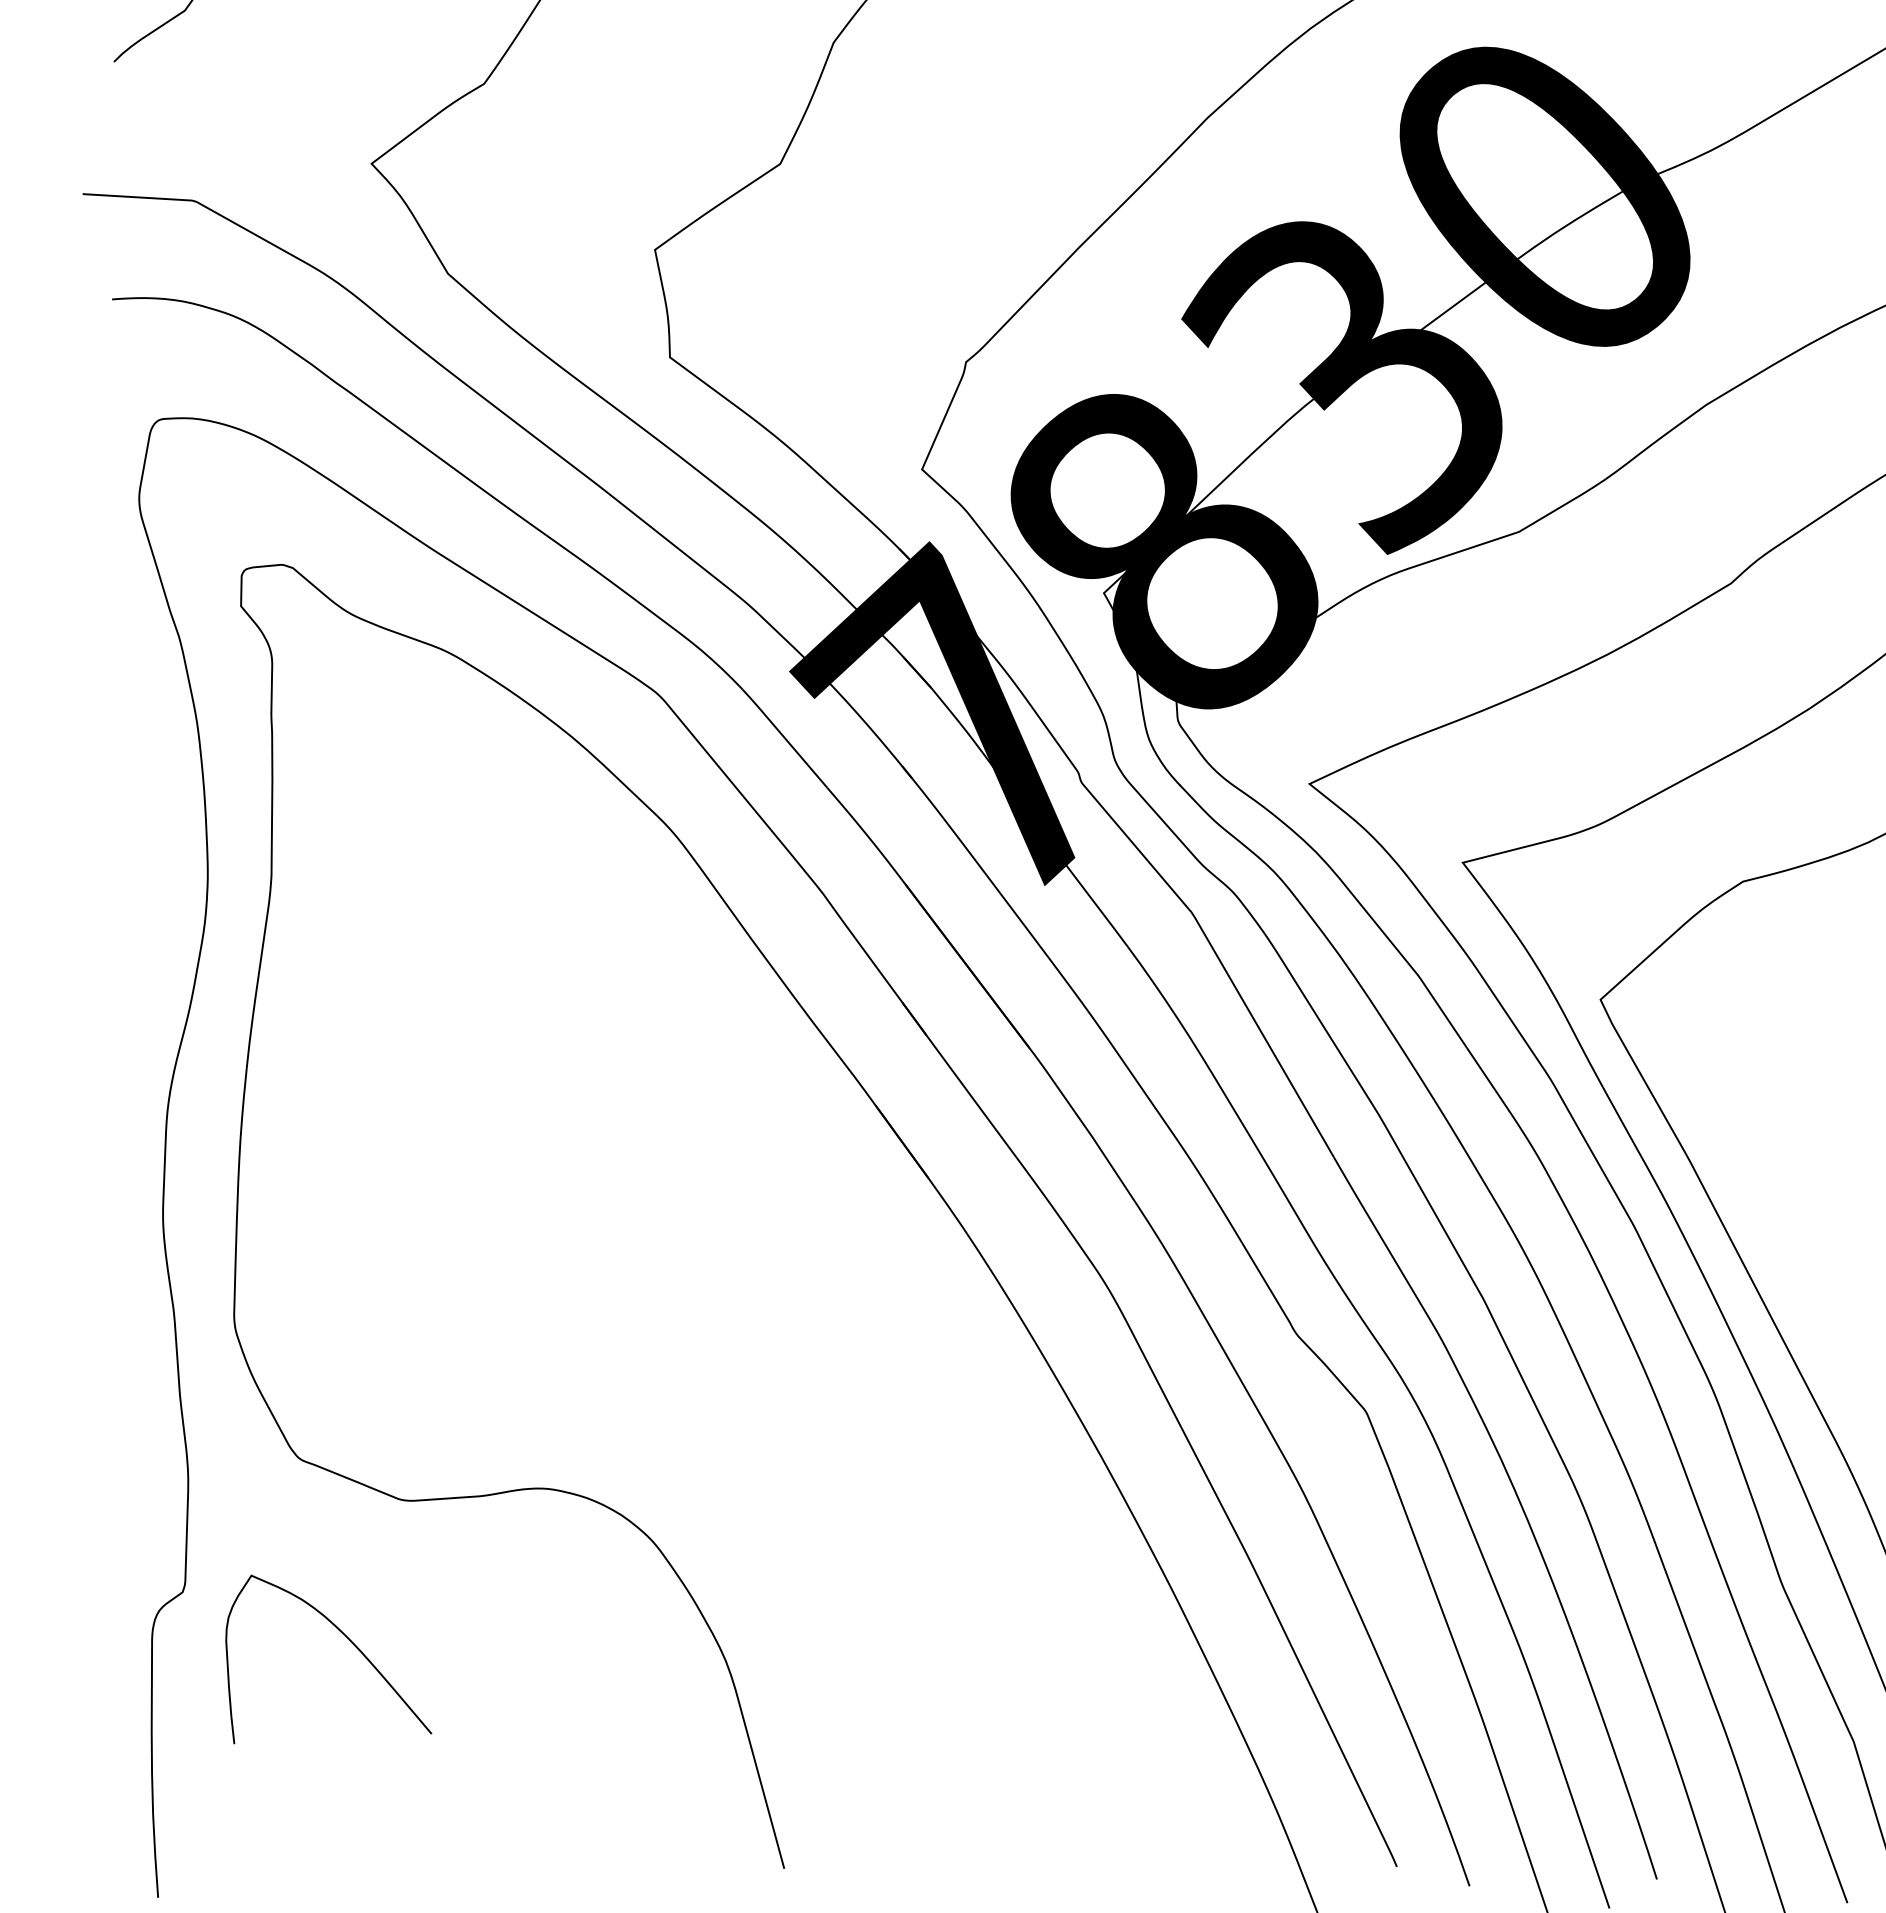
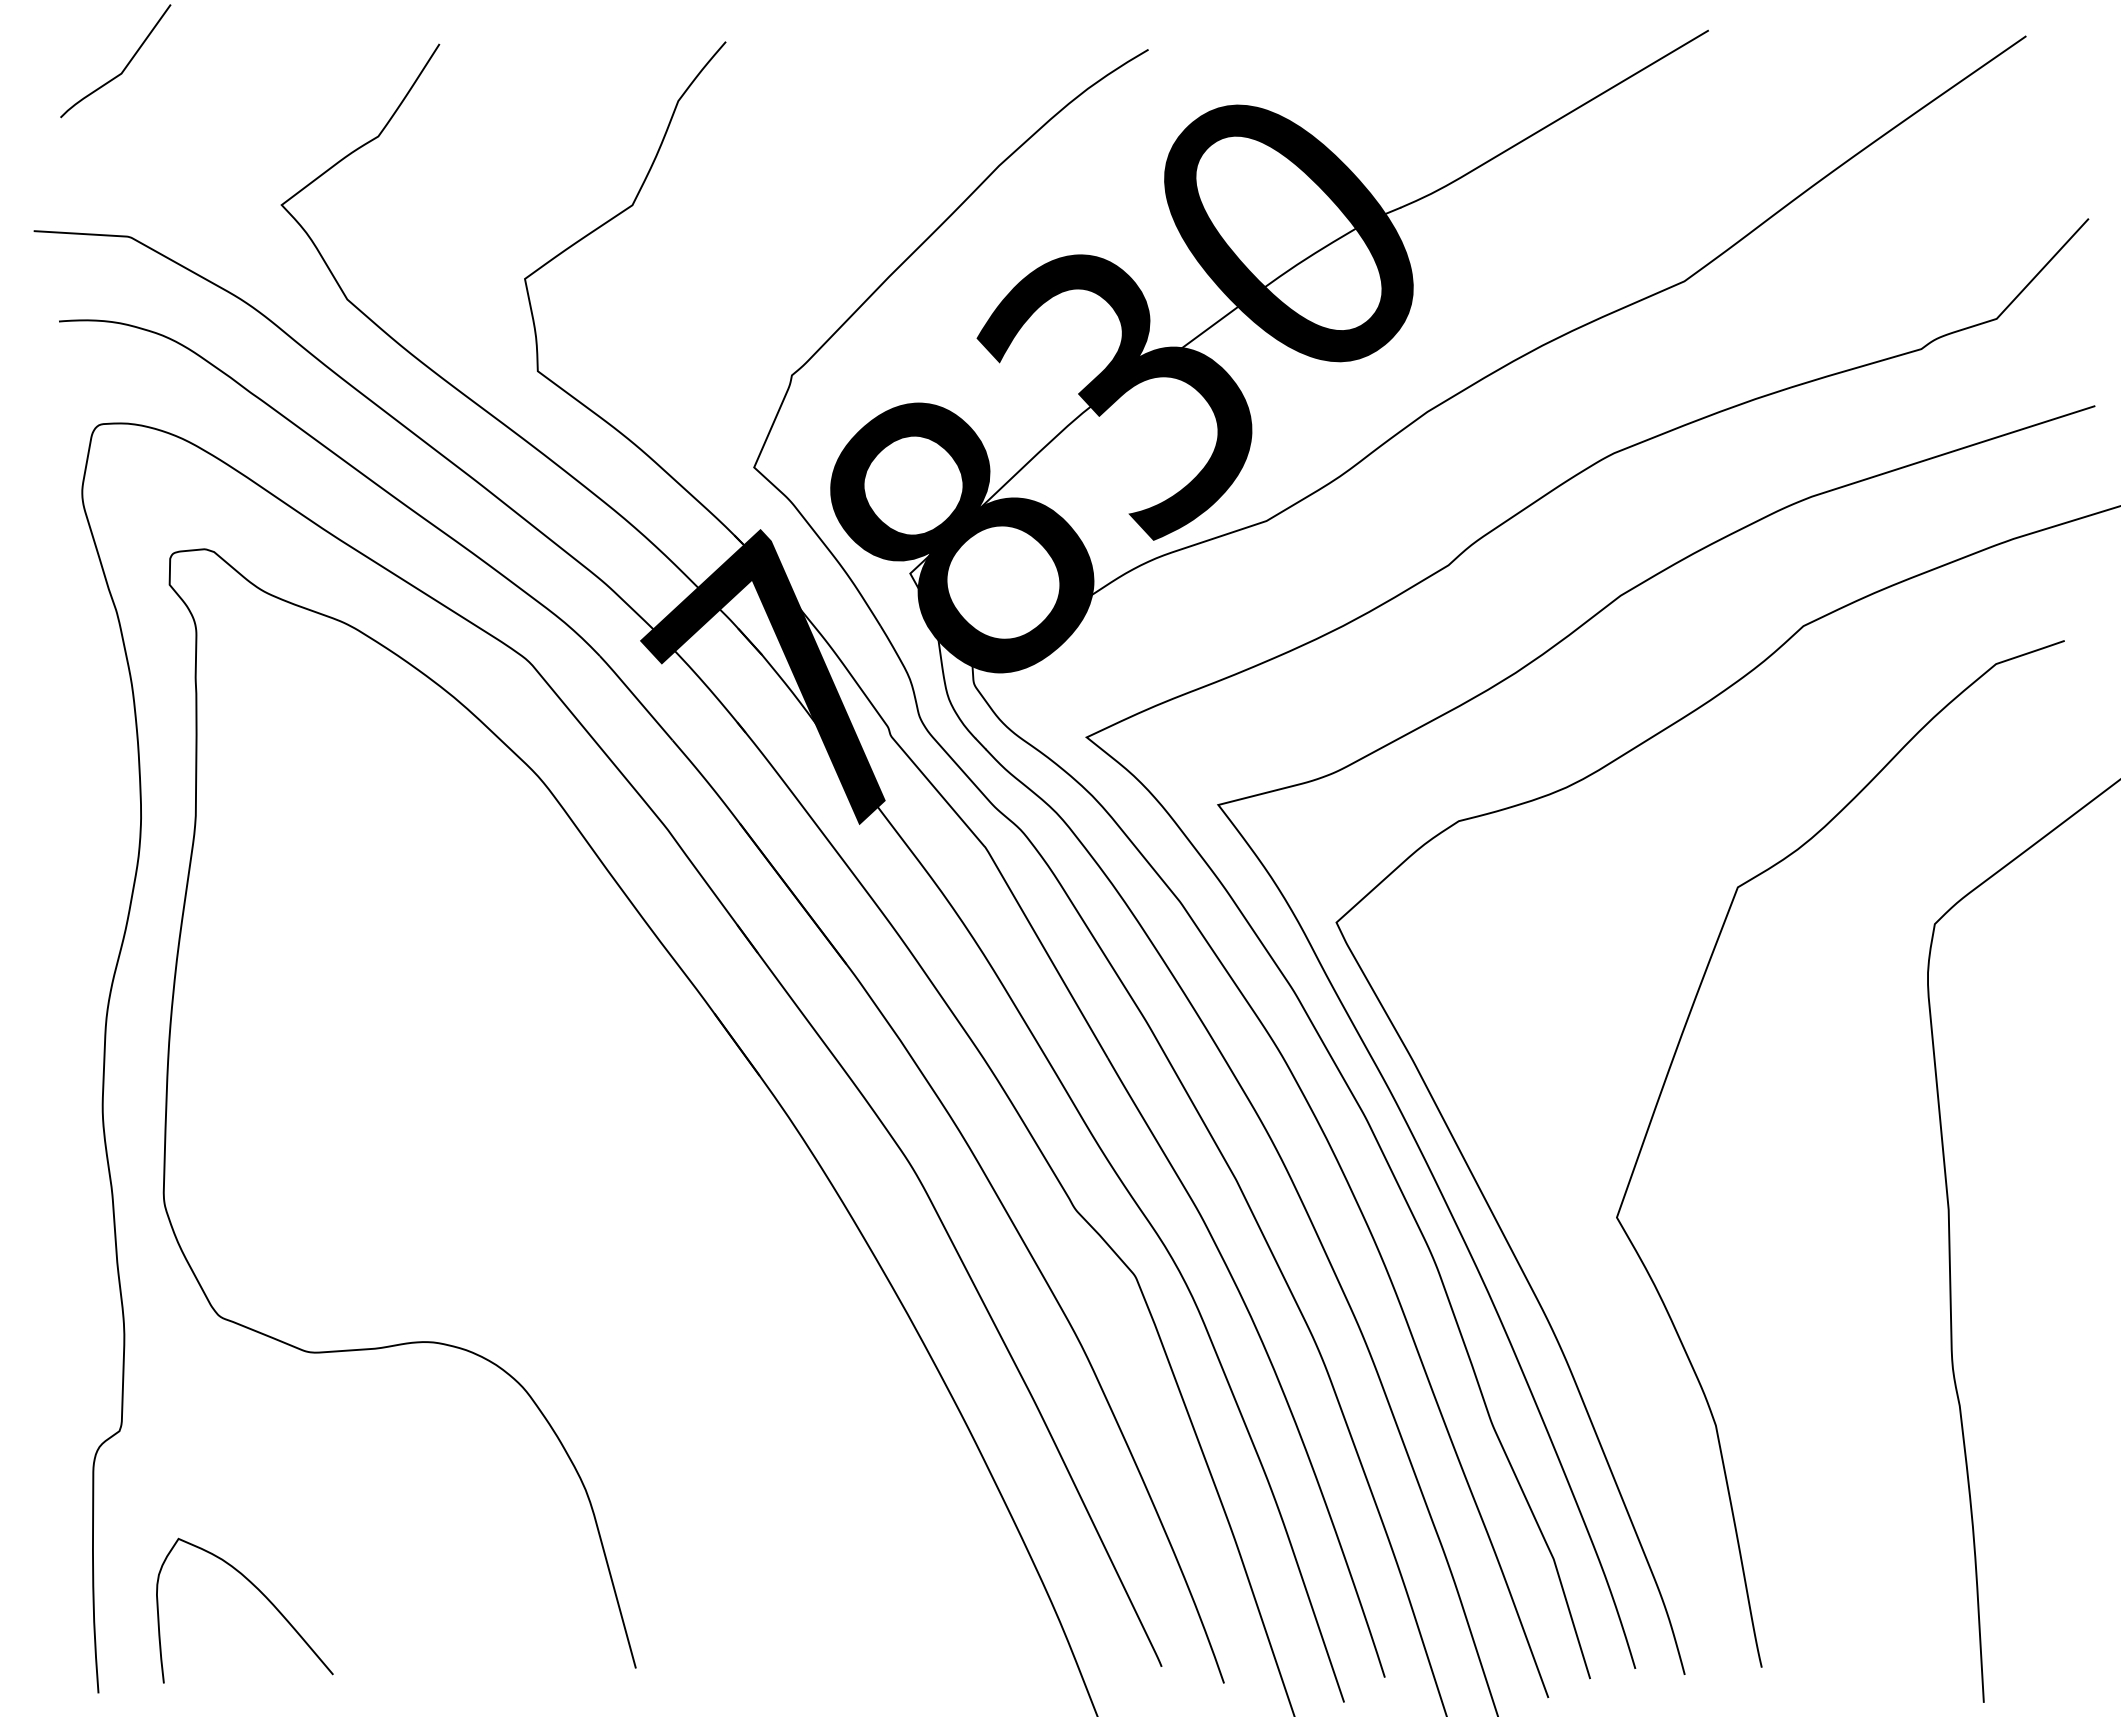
curve: (348, 1639) -> (261, 1593), moved

